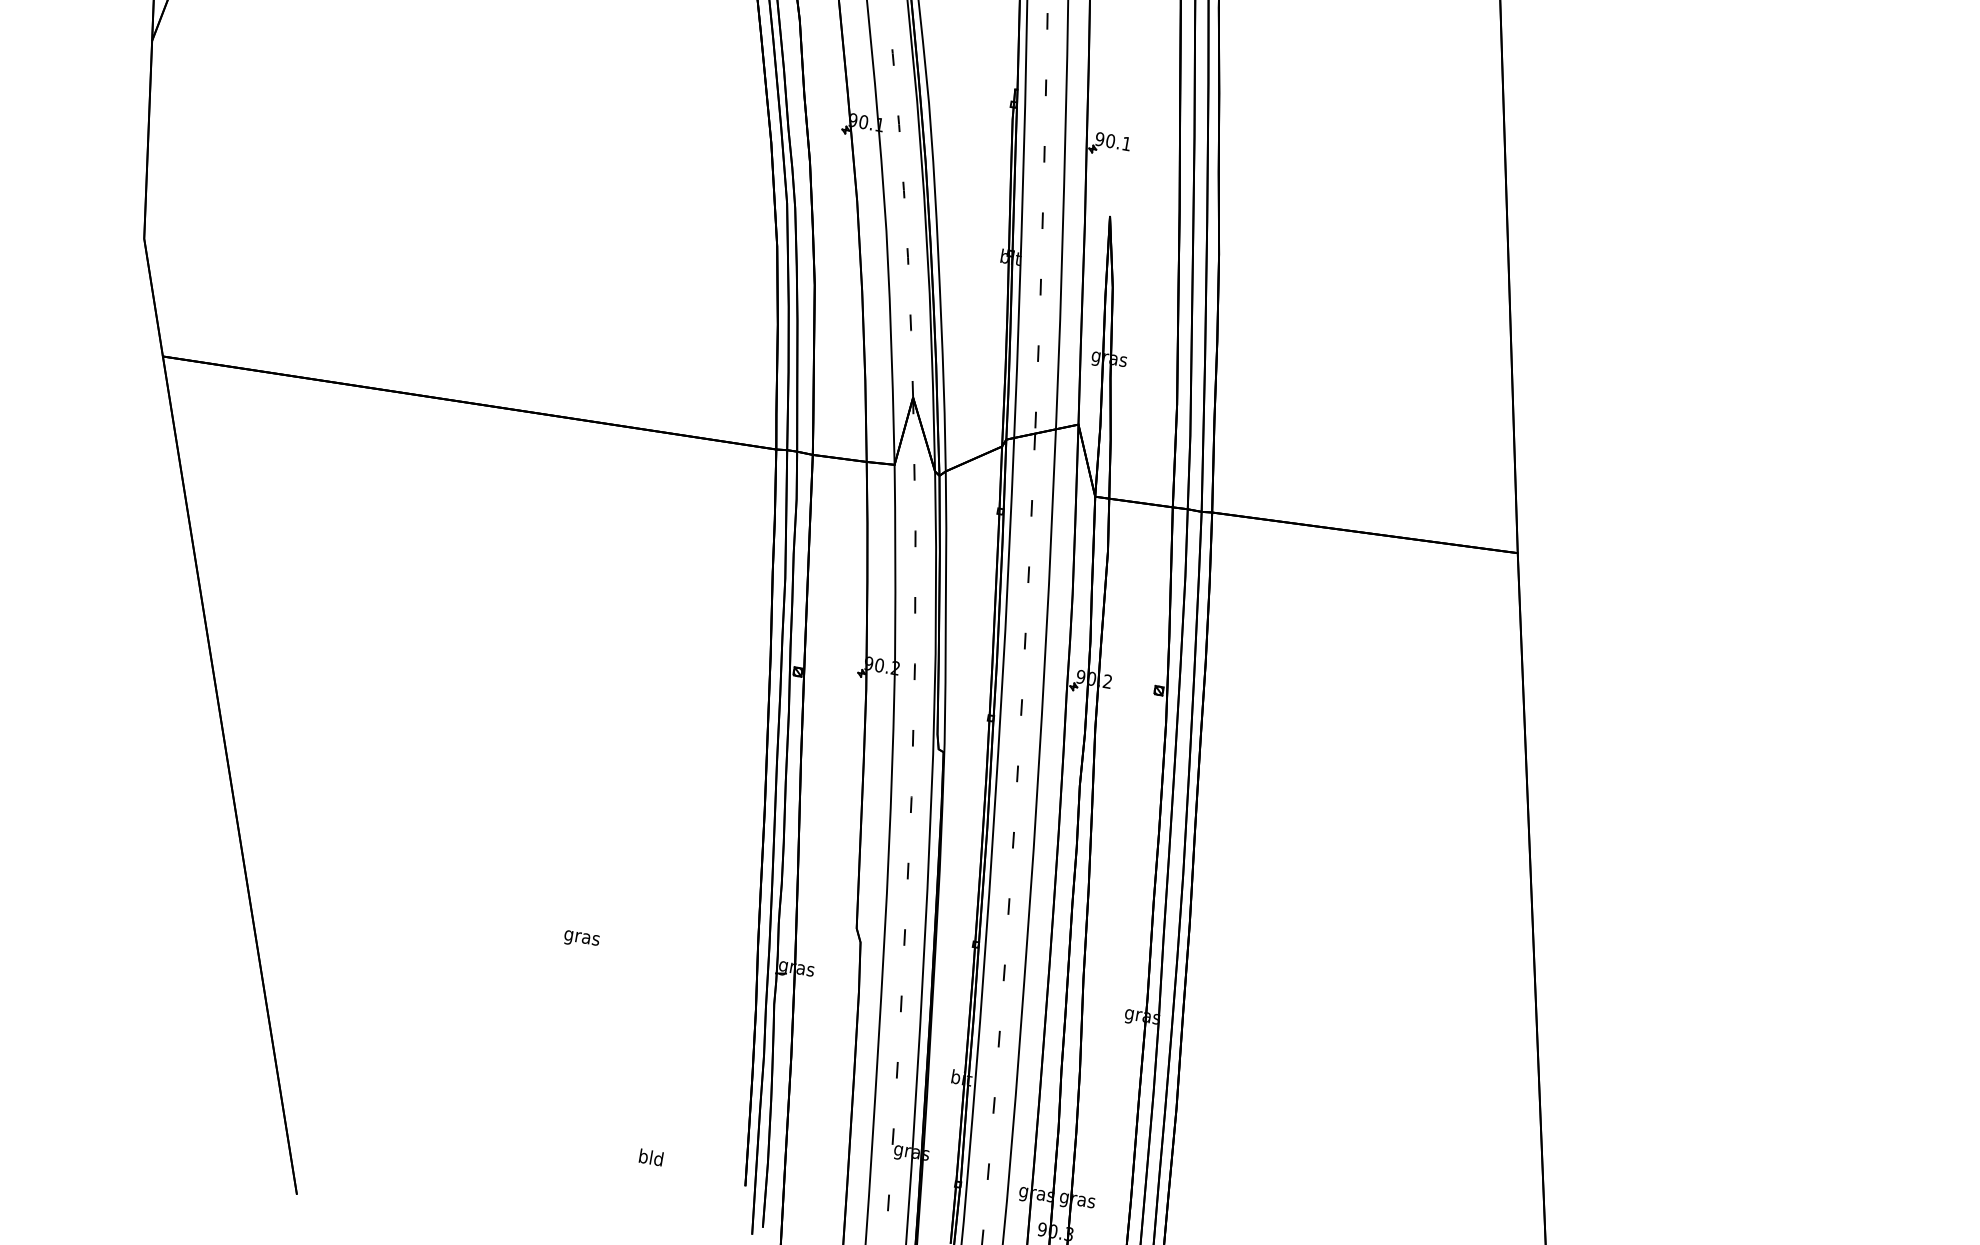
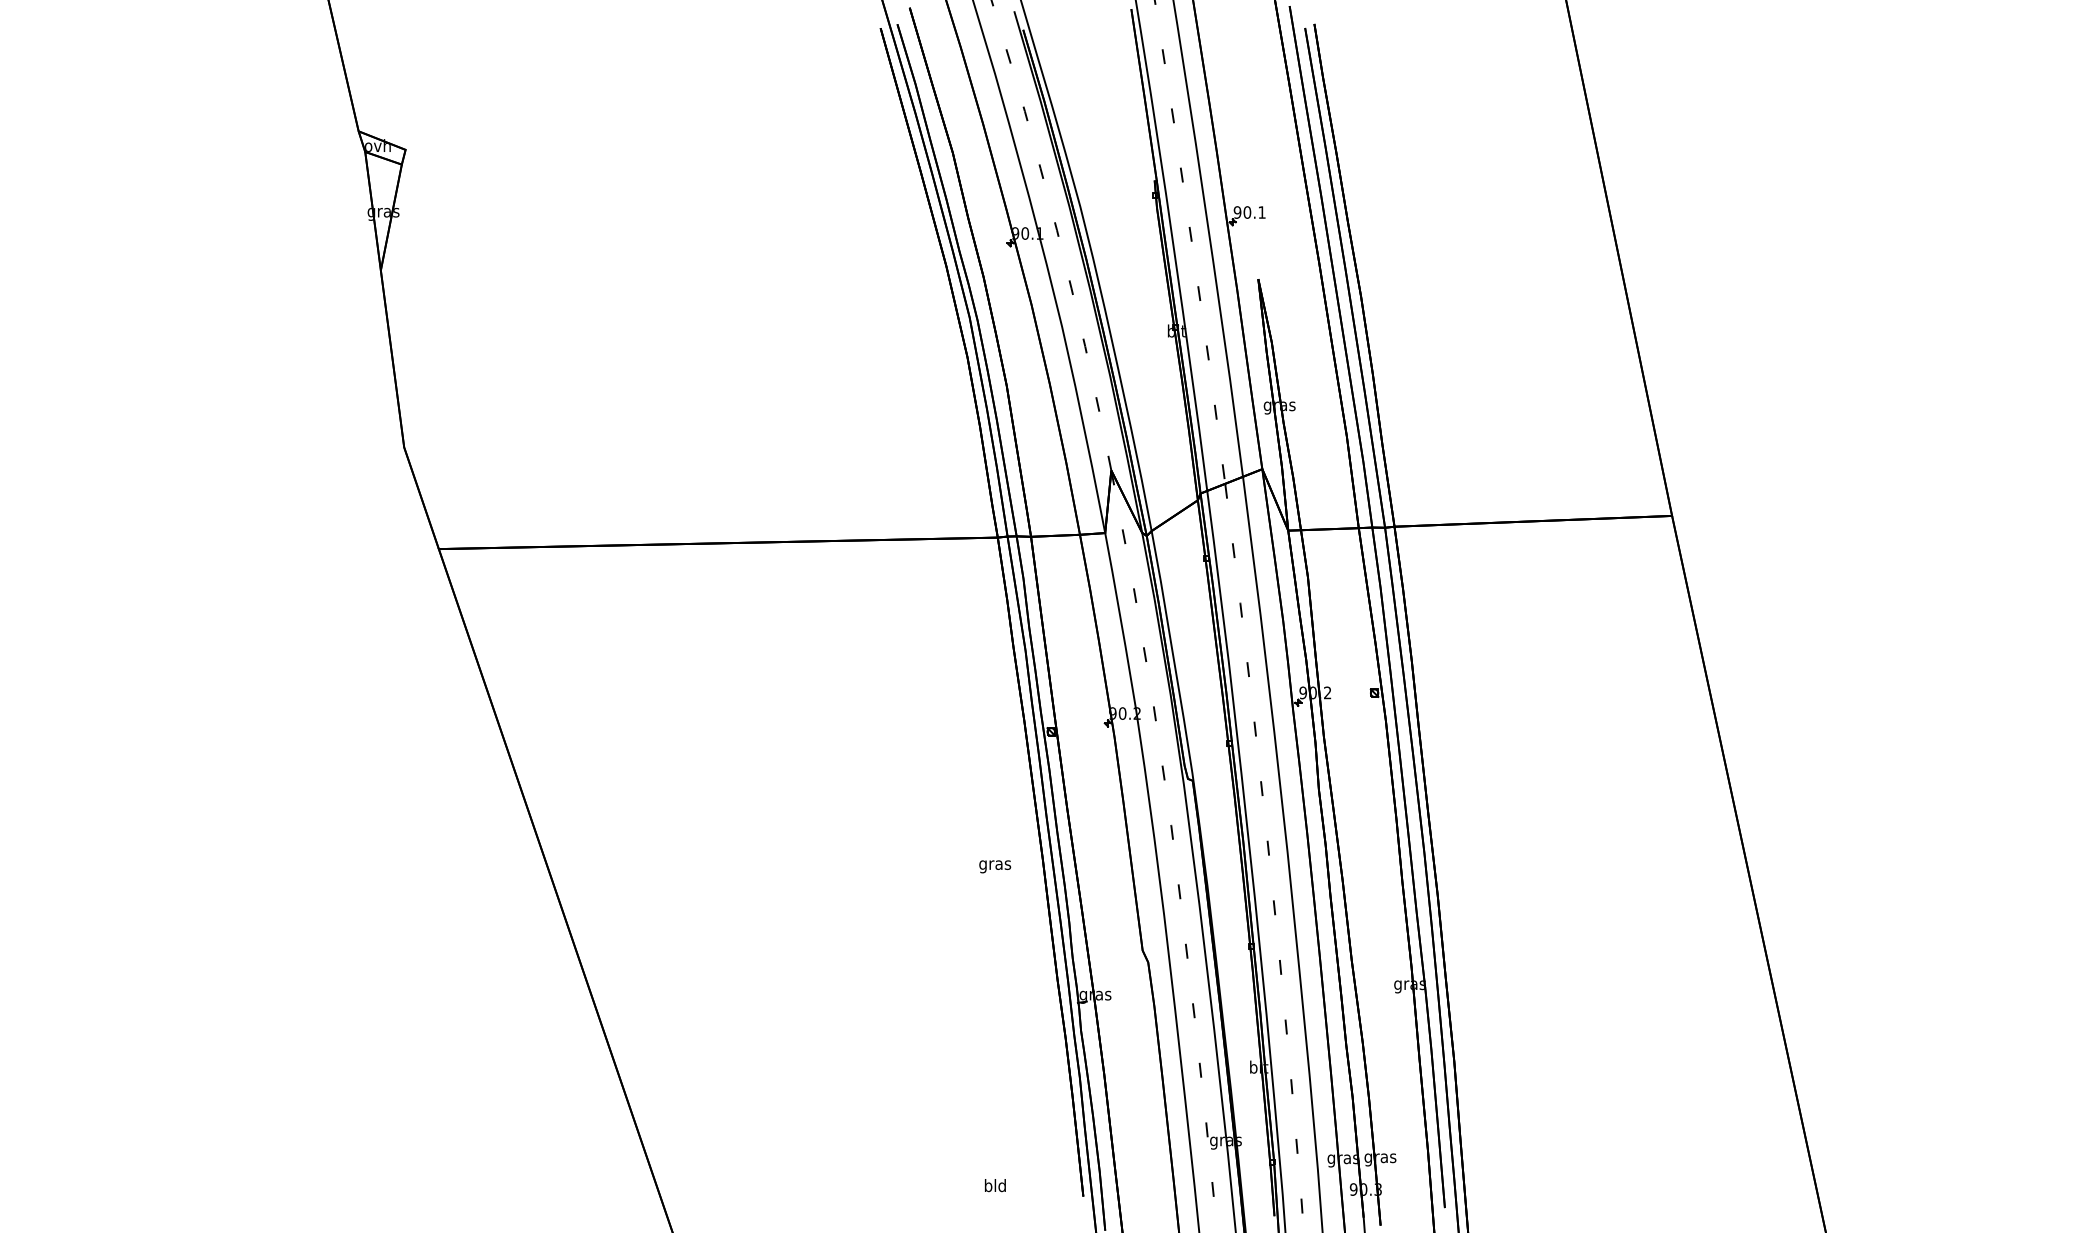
text: (582, 939) -> (995, 866), moved

